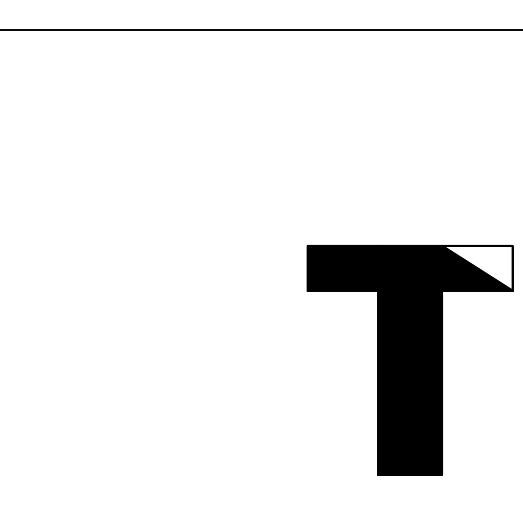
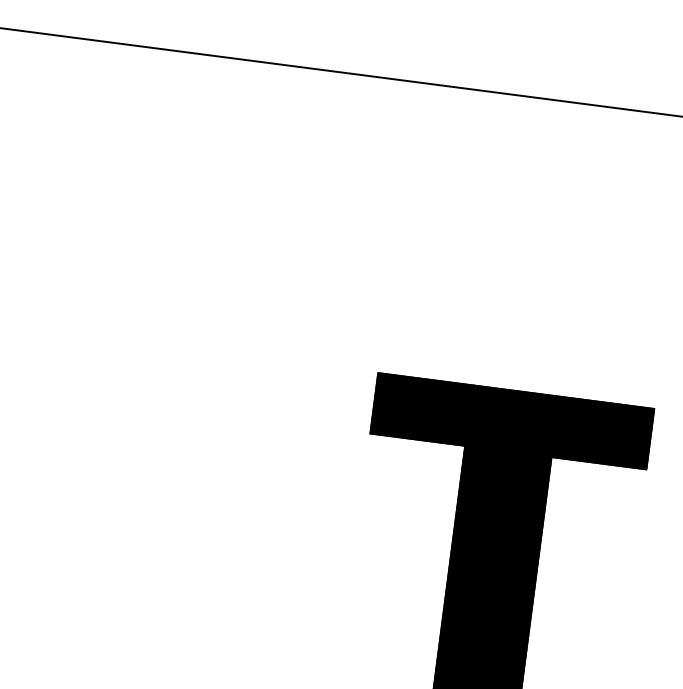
fill: (477, 267) -> (603, 431), added

